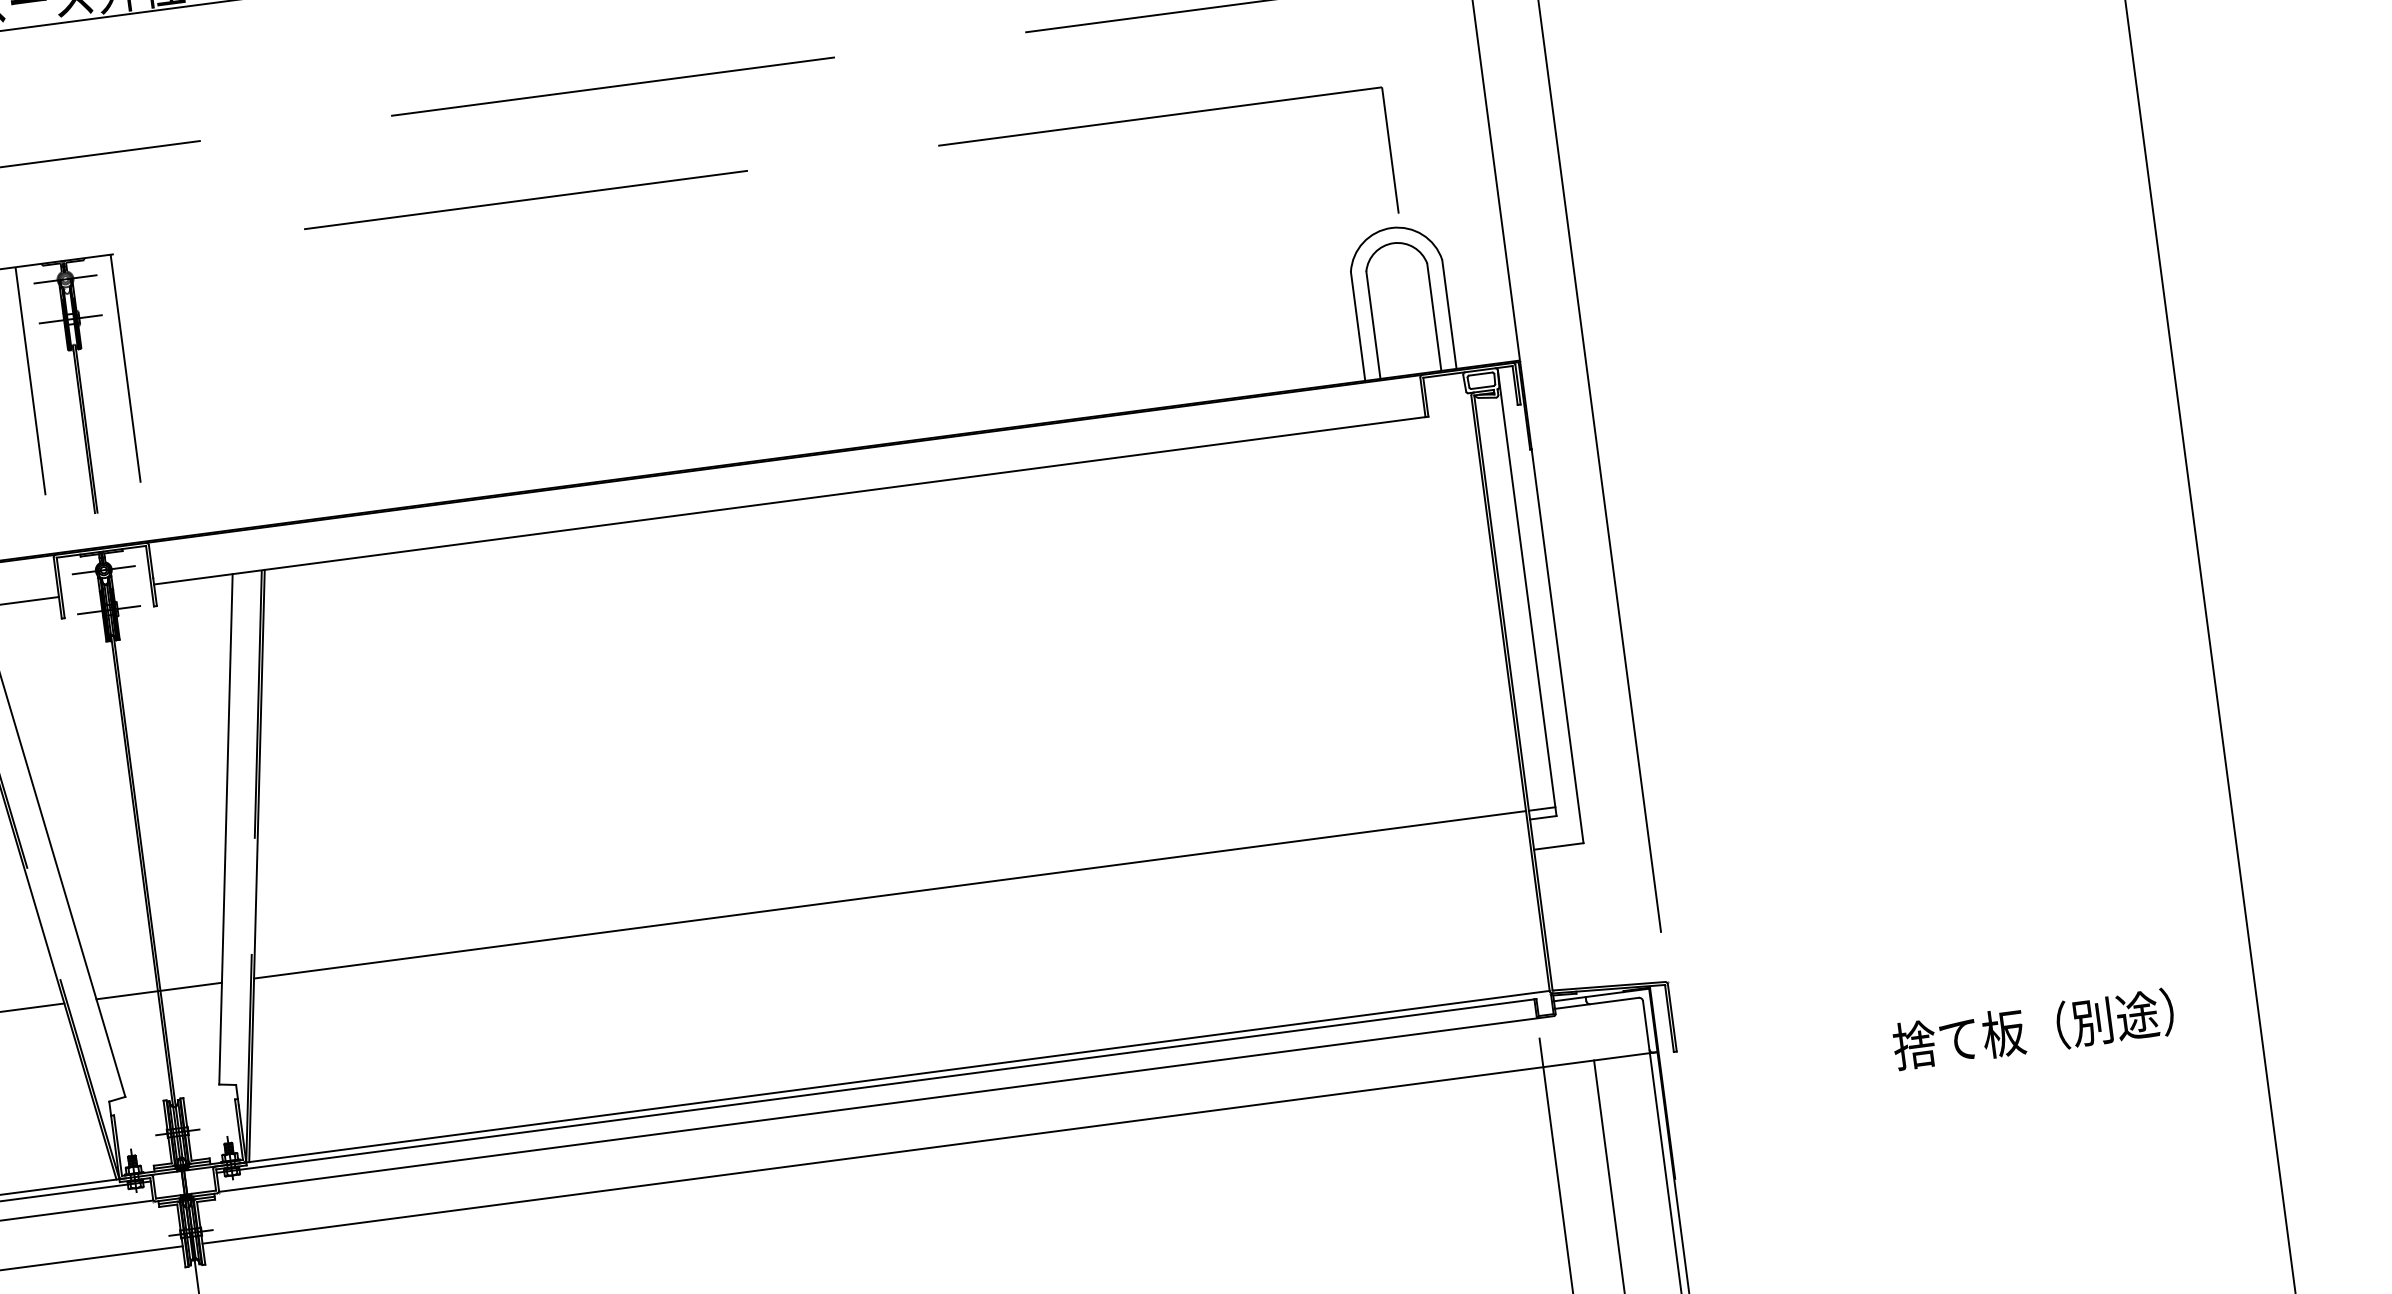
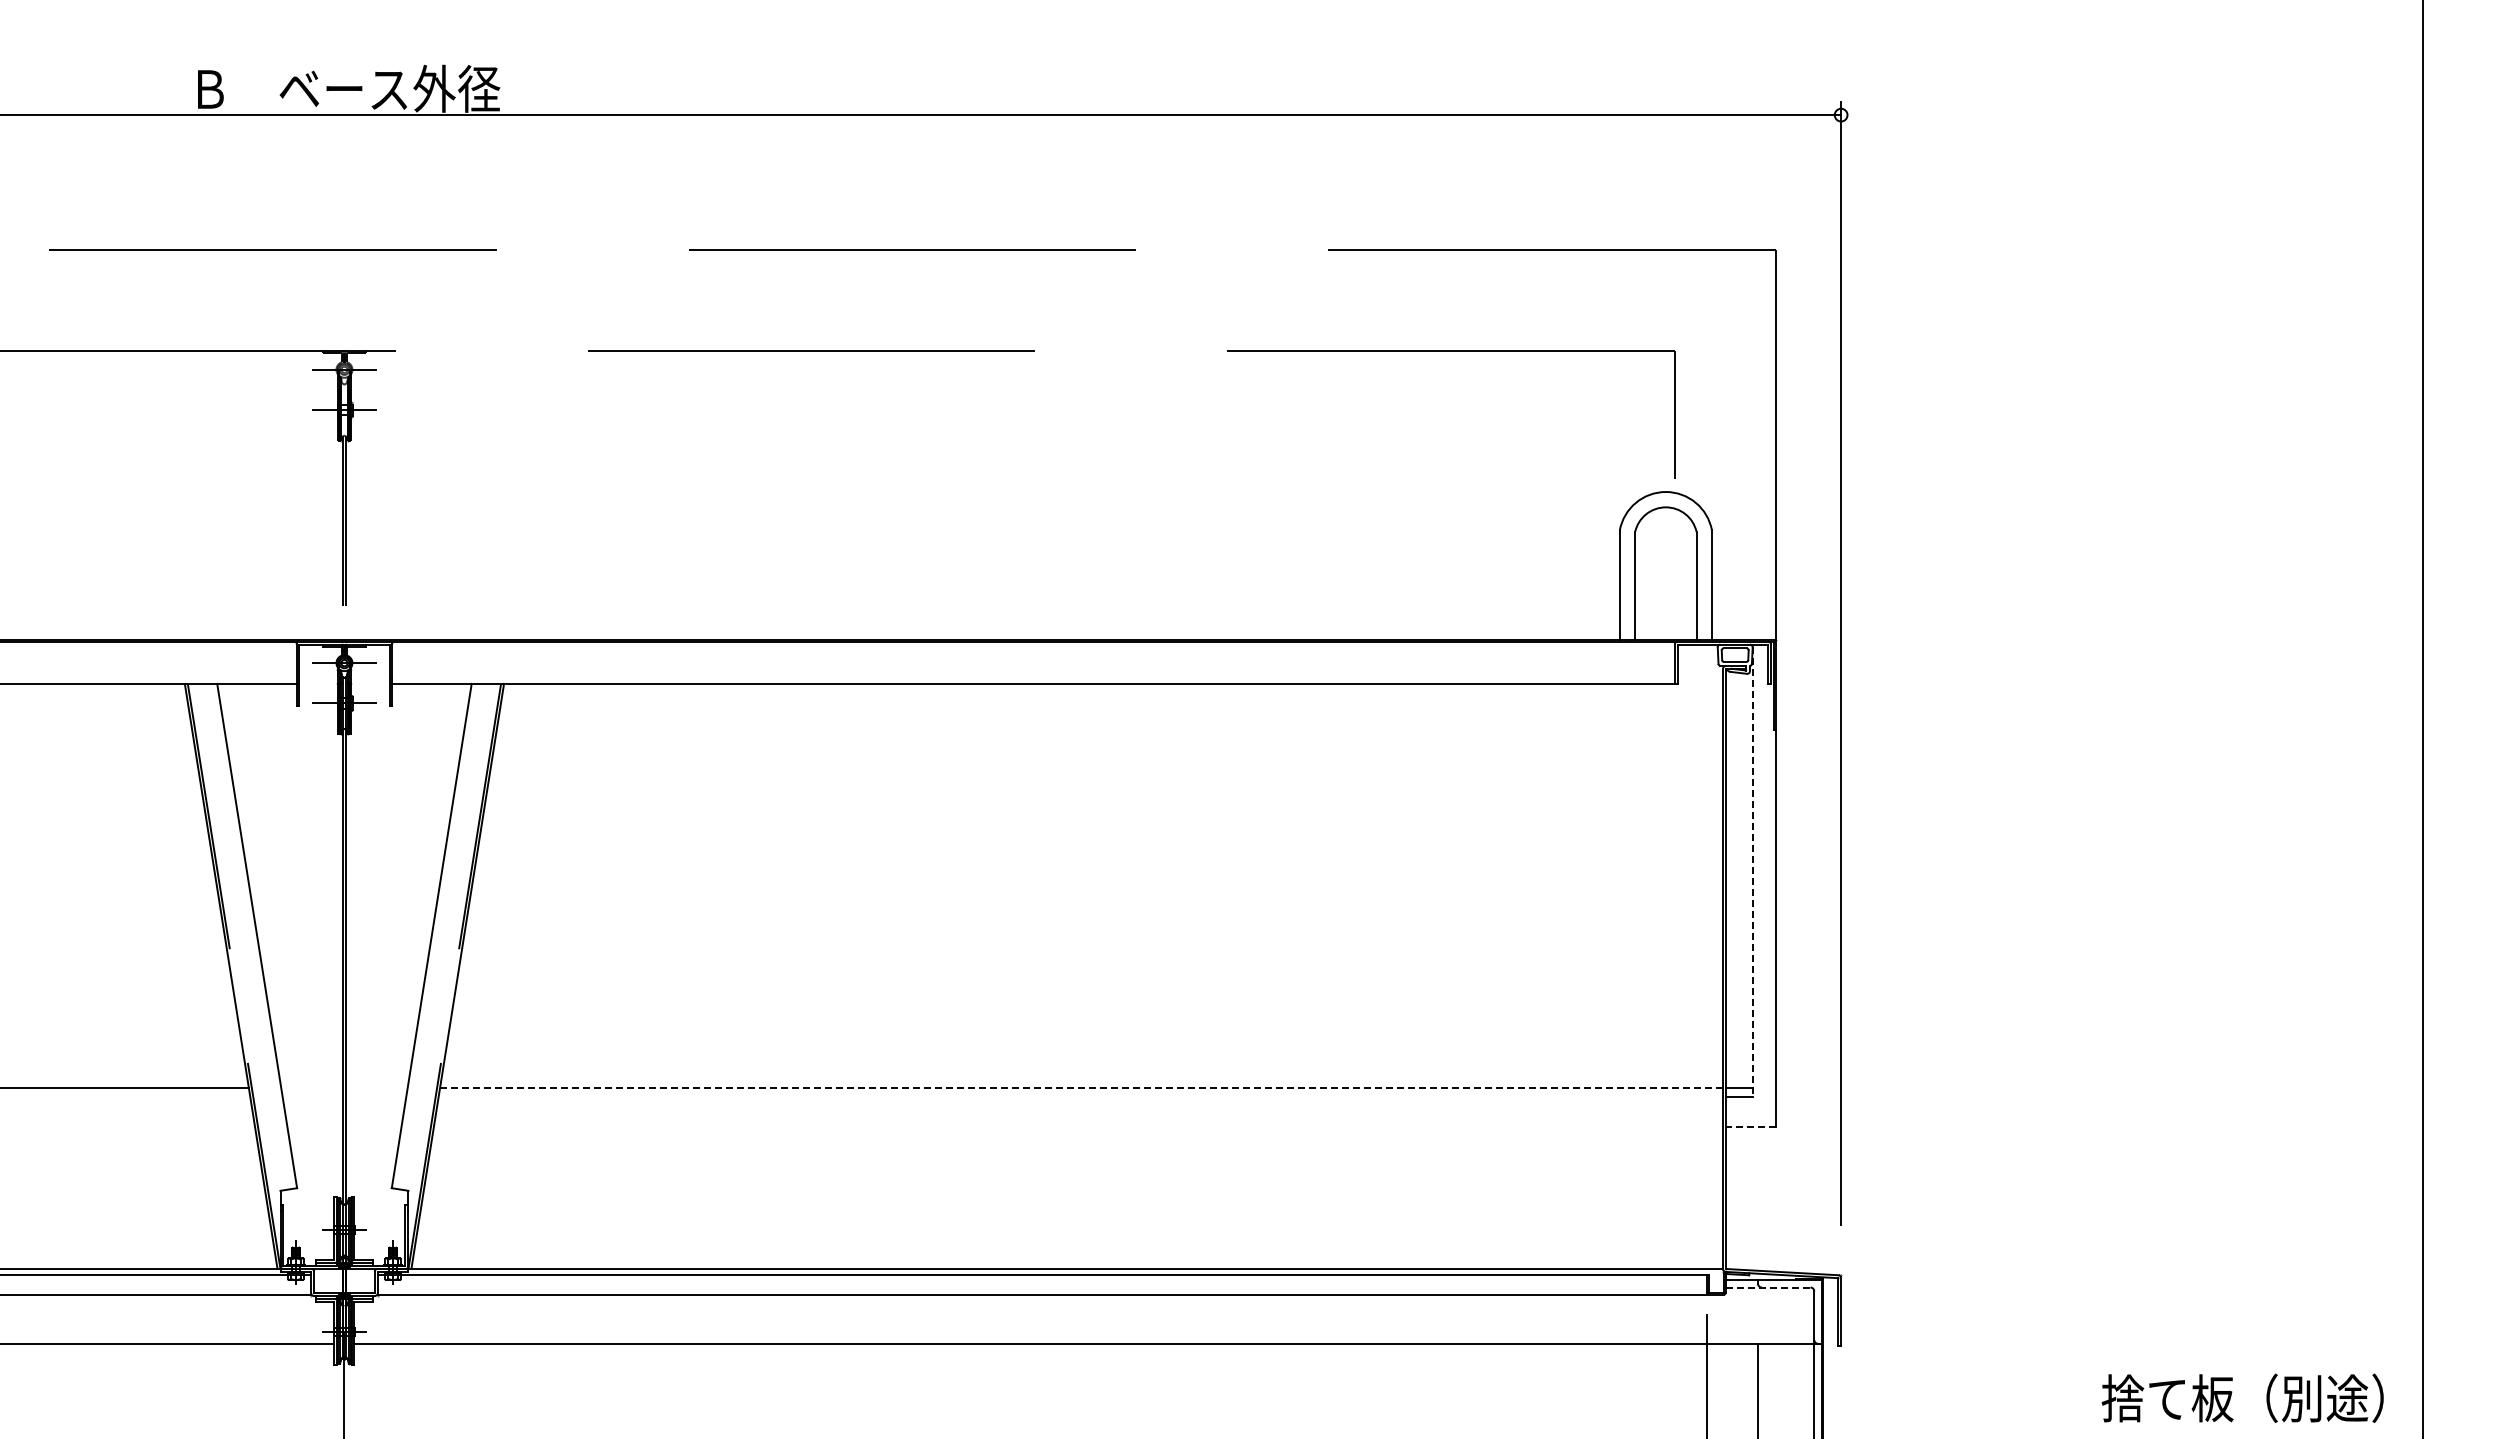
line: (125, 368) -> (392, 466), removed
line: (30, 381) -> (296, 466), removed
line: (1526, 592) -> (1752, 871), solid -> dashed
line: (1558, 846) -> (1750, 1126), solid -> dashed
line: (889, 894) -> (1081, 1087), solid -> dashed
line: (159, 990) -> (344, 1087), removed
line: (1596, 1003) -> (1767, 1287), solid -> dashed
text: (2033, 1028) -> (2242, 1397), moved

